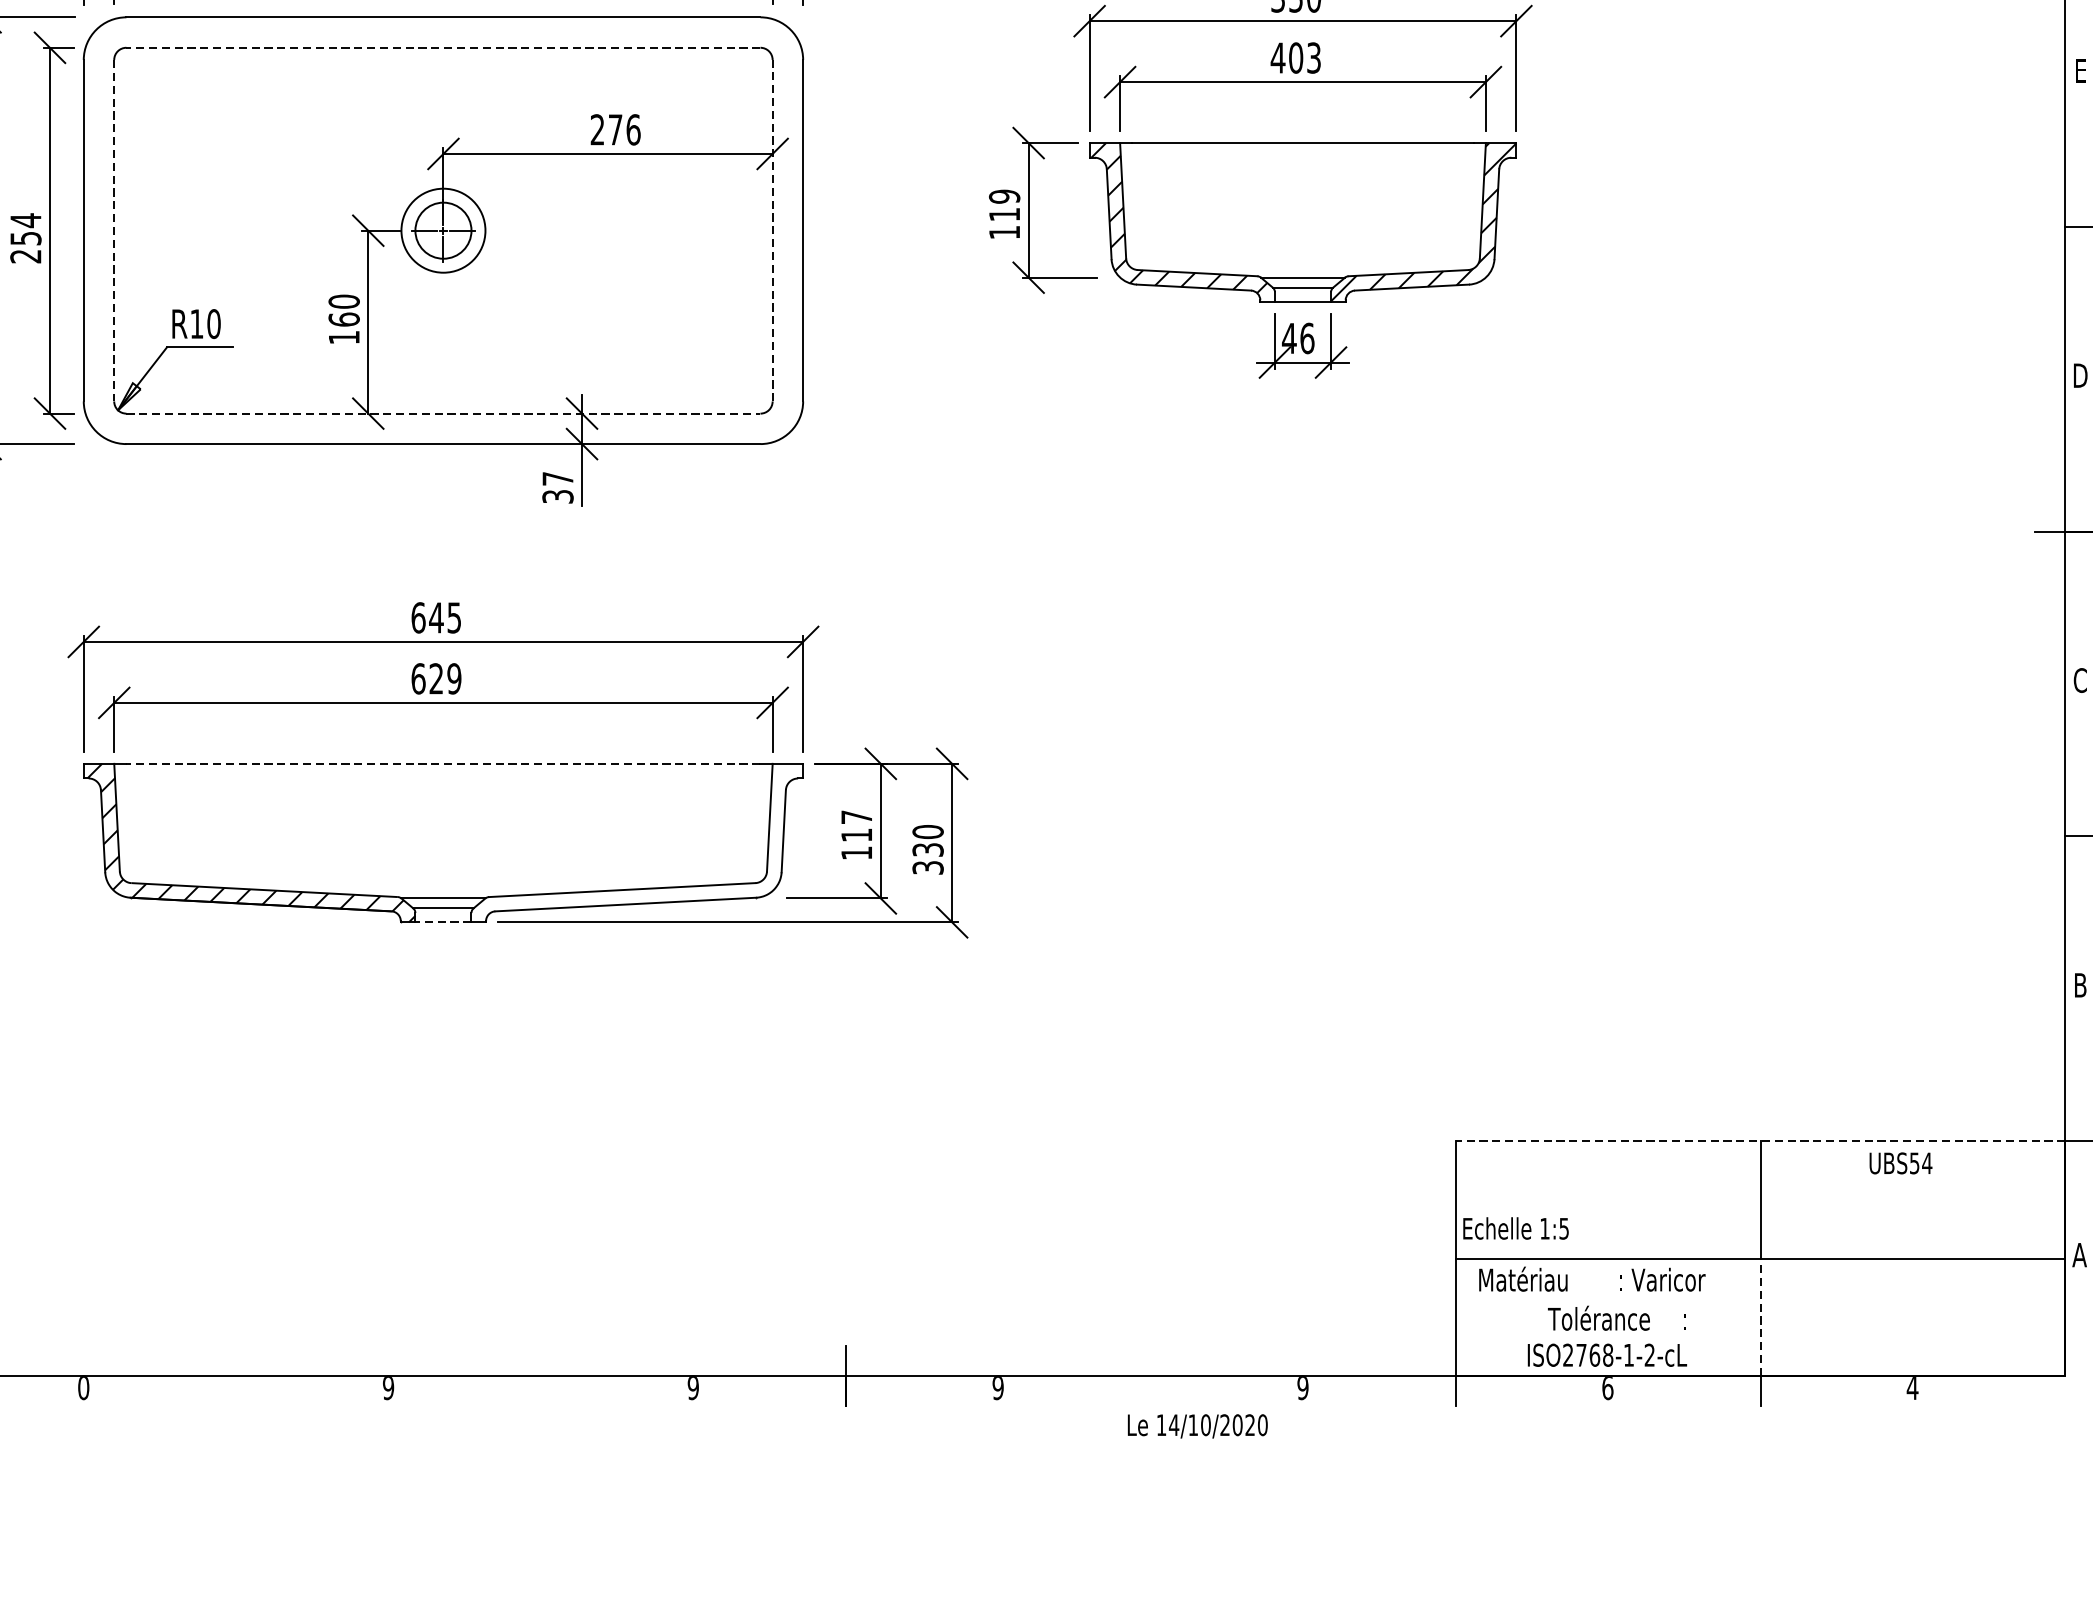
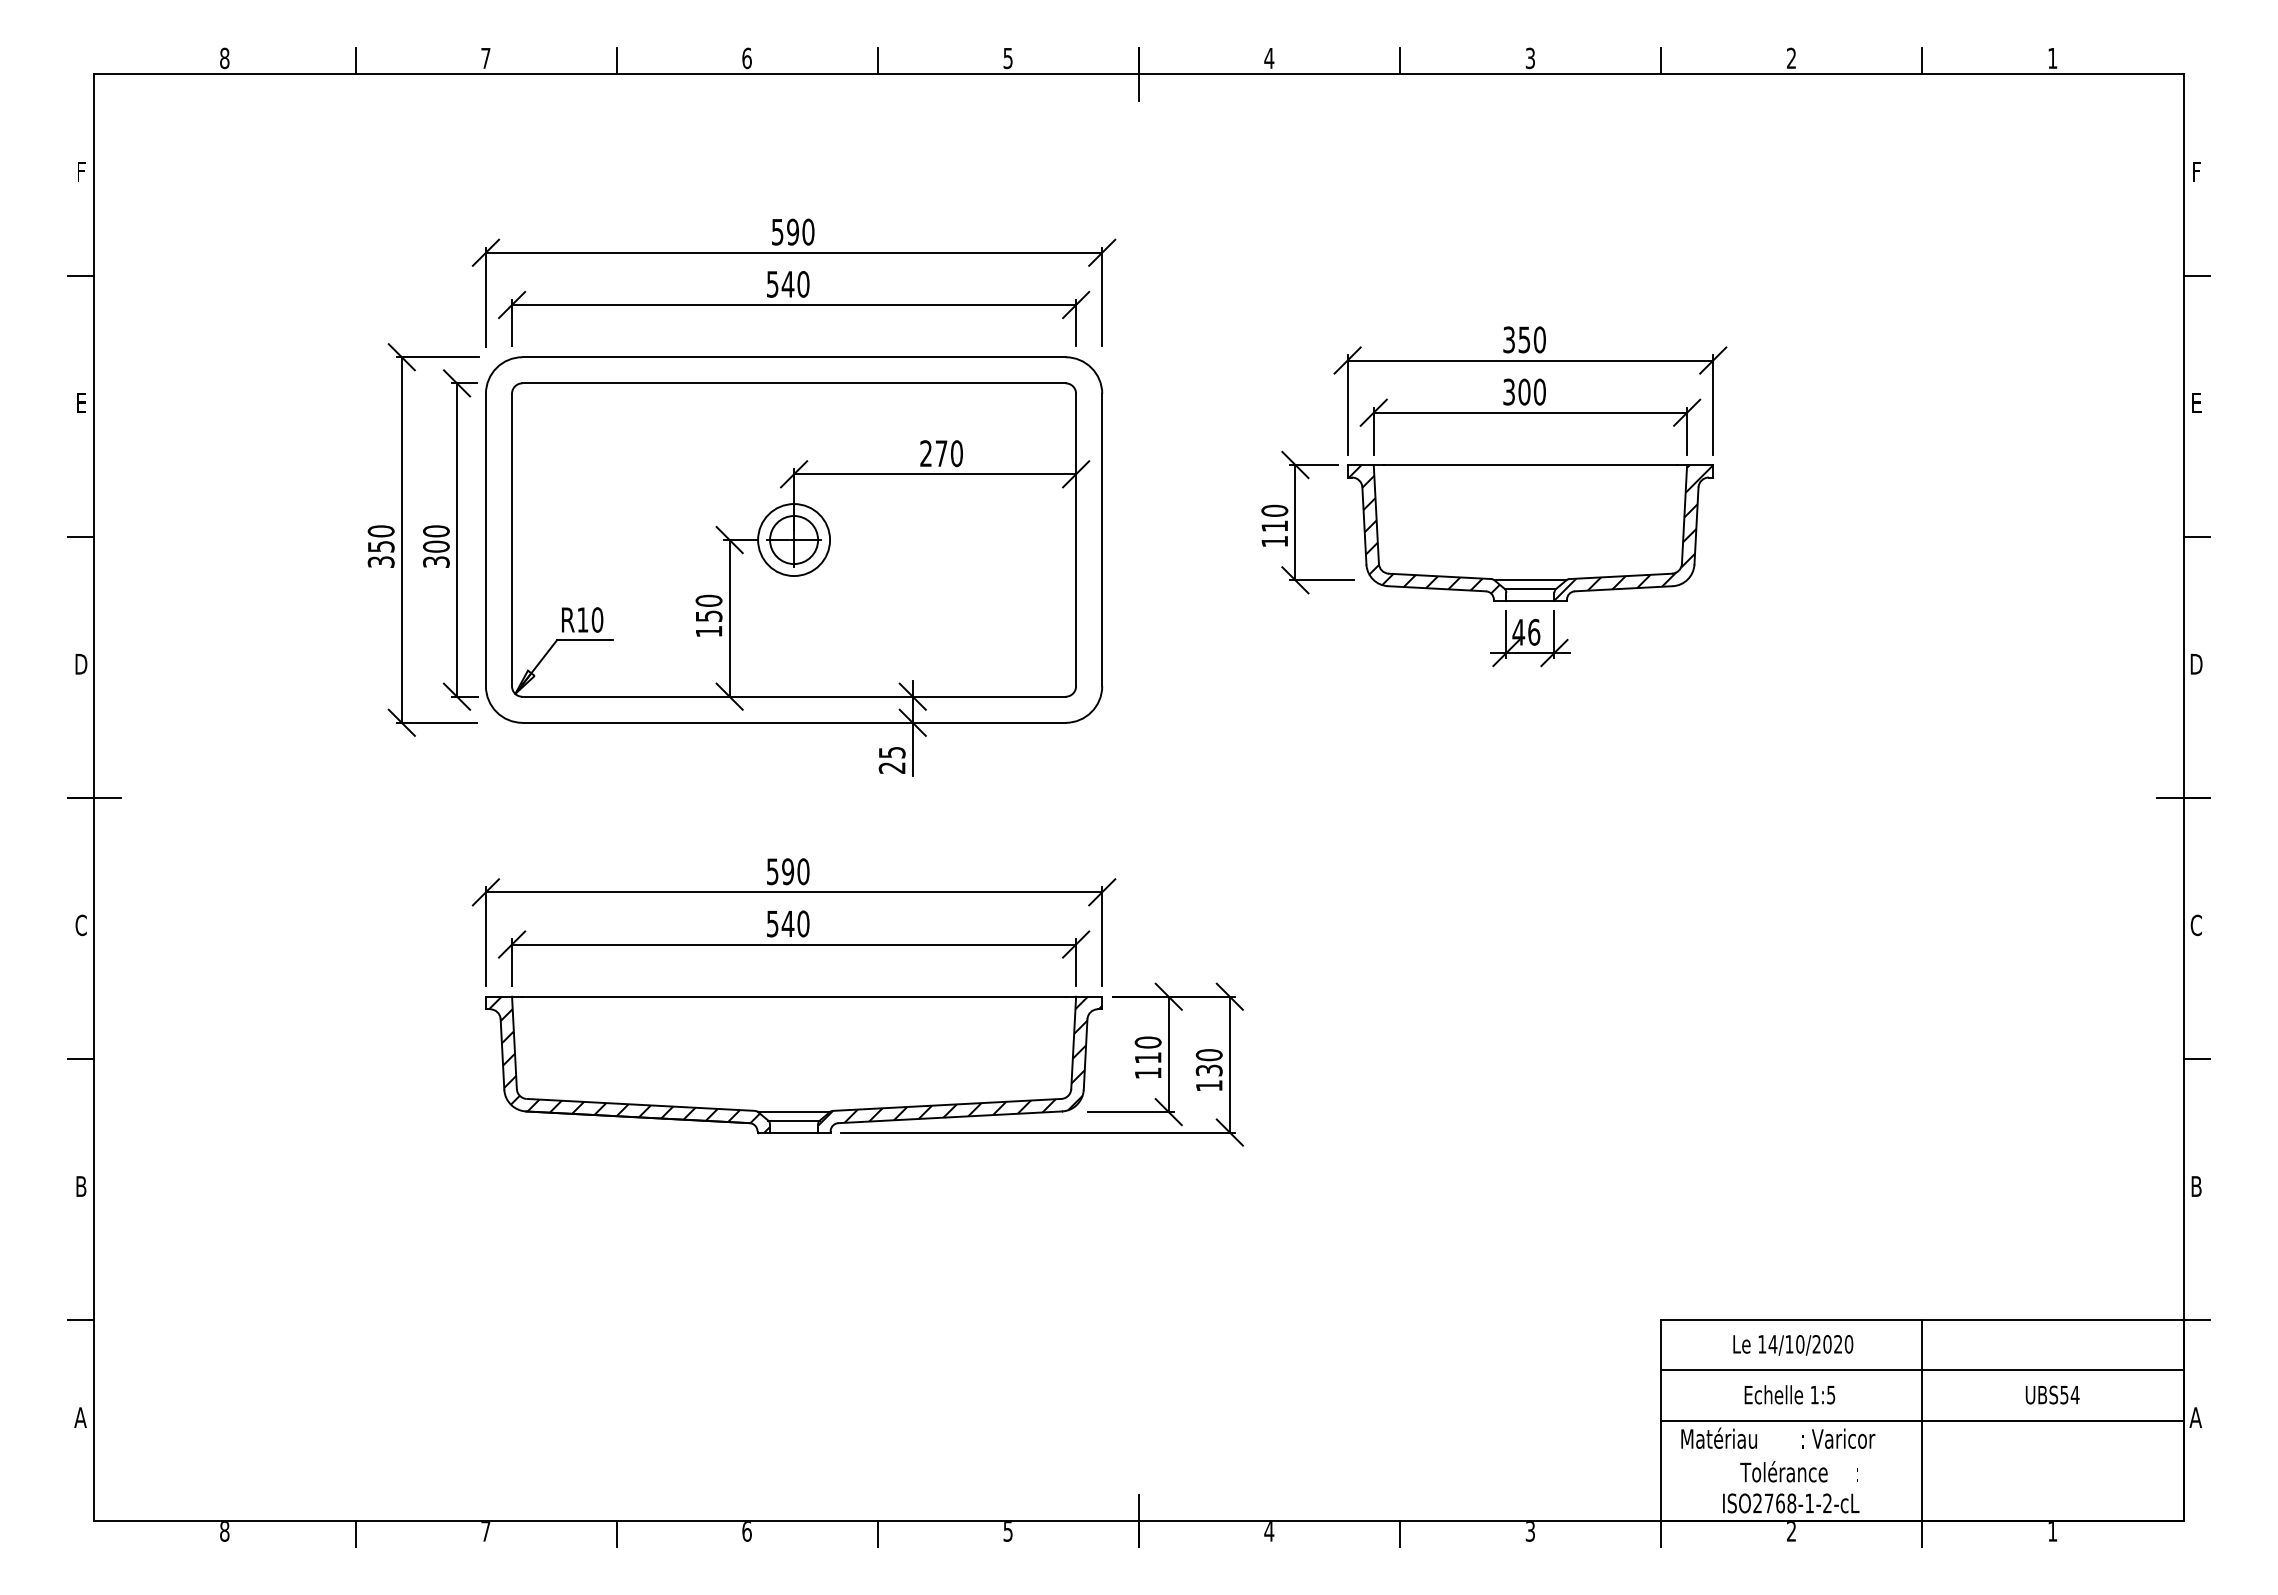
line: (443, 47) -> (794, 383), dashed -> solid
text: (1294, 57) -> (1523, 391), 403 -> 300
text: (634, 129) -> (957, 453), 276 -> 270
text: (1004, 196) -> (1274, 510), 119 -> 110
line: (773, 230) -> (1076, 539), dashed -> solid
line: (114, 231) -> (512, 540), dashed -> solid
text: (24, 238) -> (435, 546), 254 -> 300
text: (343, 319) -> (708, 616), 160 -> 150
line: (443, 413) -> (794, 696), dashed -> solid
text: (558, 488) -> (892, 760), 37 -> 25
text: (435, 617) -> (787, 871), 645 -> 590
text: (435, 678) -> (787, 923), 629 -> 540
line: (443, 763) -> (794, 996), dashed -> solid
text: (856, 817) -> (1147, 1042), 117 -> 110
hatch: (637, 838) -> (960, 1060), added
text: (927, 867) -> (1208, 1085), 330 -> 130
line: (443, 922) -> (794, 1132), dashed -> solid
line: (1759, 1141) -> (1921, 1320), dashed -> solid
text: (1900, 1162) -> (2052, 1394), moved
line: (1760, 1200) -> (1922, 1370), added
text: (1515, 1228) -> (1789, 1394), moved
line: (1760, 1316) -> (1922, 1470), dashed -> solid
text: (83, 1388) -> (485, 1531), 0 -> 7
text: (387, 1388) -> (746, 1531), 9 -> 6
text: (692, 1388) -> (1007, 1531), 9 -> 5
text: (998, 1388) -> (1269, 1531), 9 -> 4
text: (1303, 1388) -> (1530, 1531), 9 -> 3
text: (1607, 1388) -> (1791, 1531), 6 -> 2
text: (1912, 1388) -> (2052, 1531), 4 -> 1
line: (236, 1391) -> (616, 1534), added
line: (540, 1391) -> (877, 1534), added
line: (1151, 1391) -> (1400, 1534), added
text: (1198, 1426) -> (1793, 1345), moved

